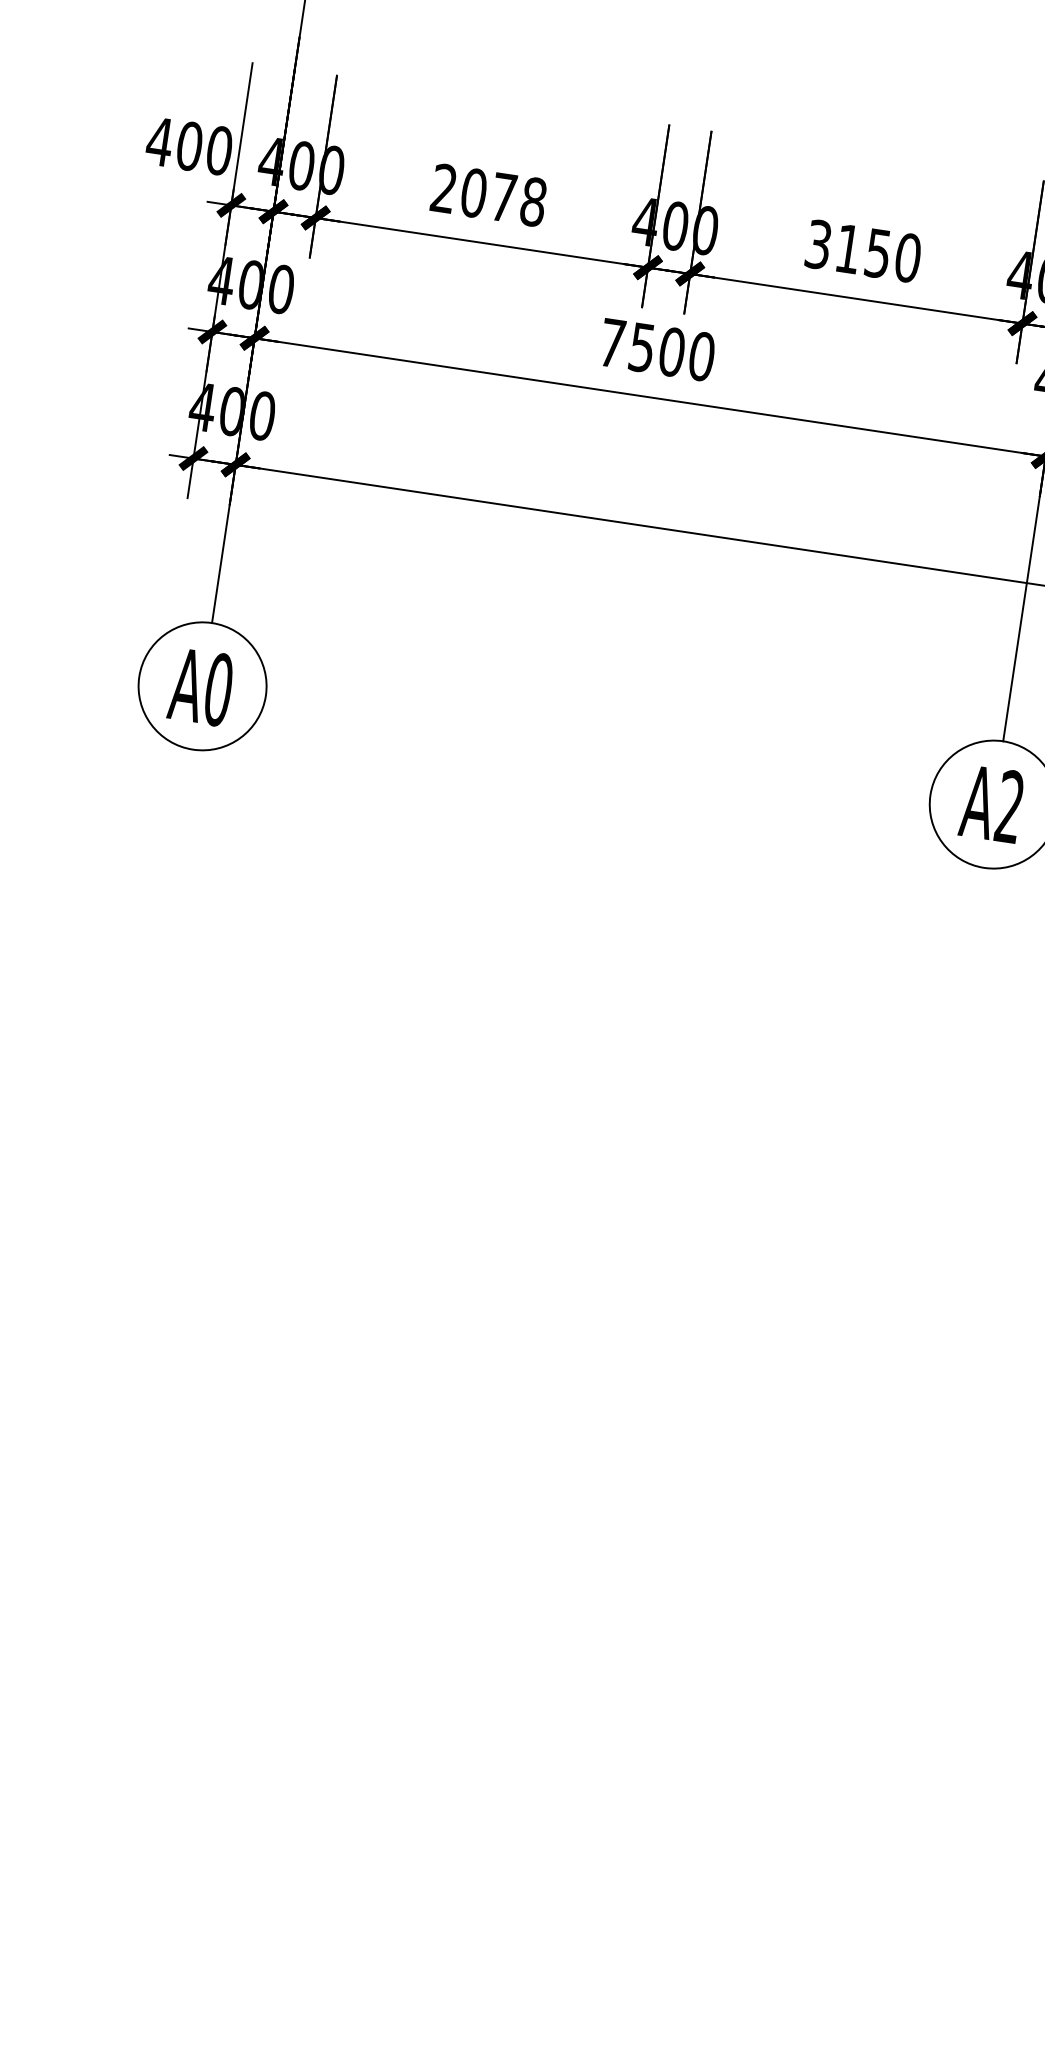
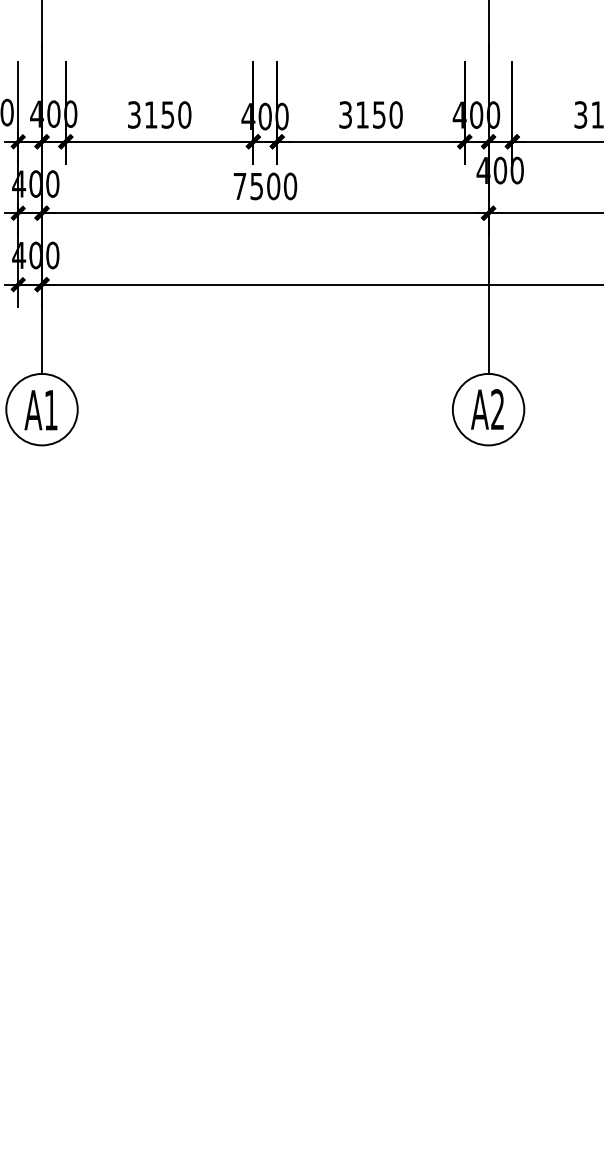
text: (488, 194) -> (159, 114), 2078 -> 3150
text: (219, 688) -> (51, 409), A0 -> A1

